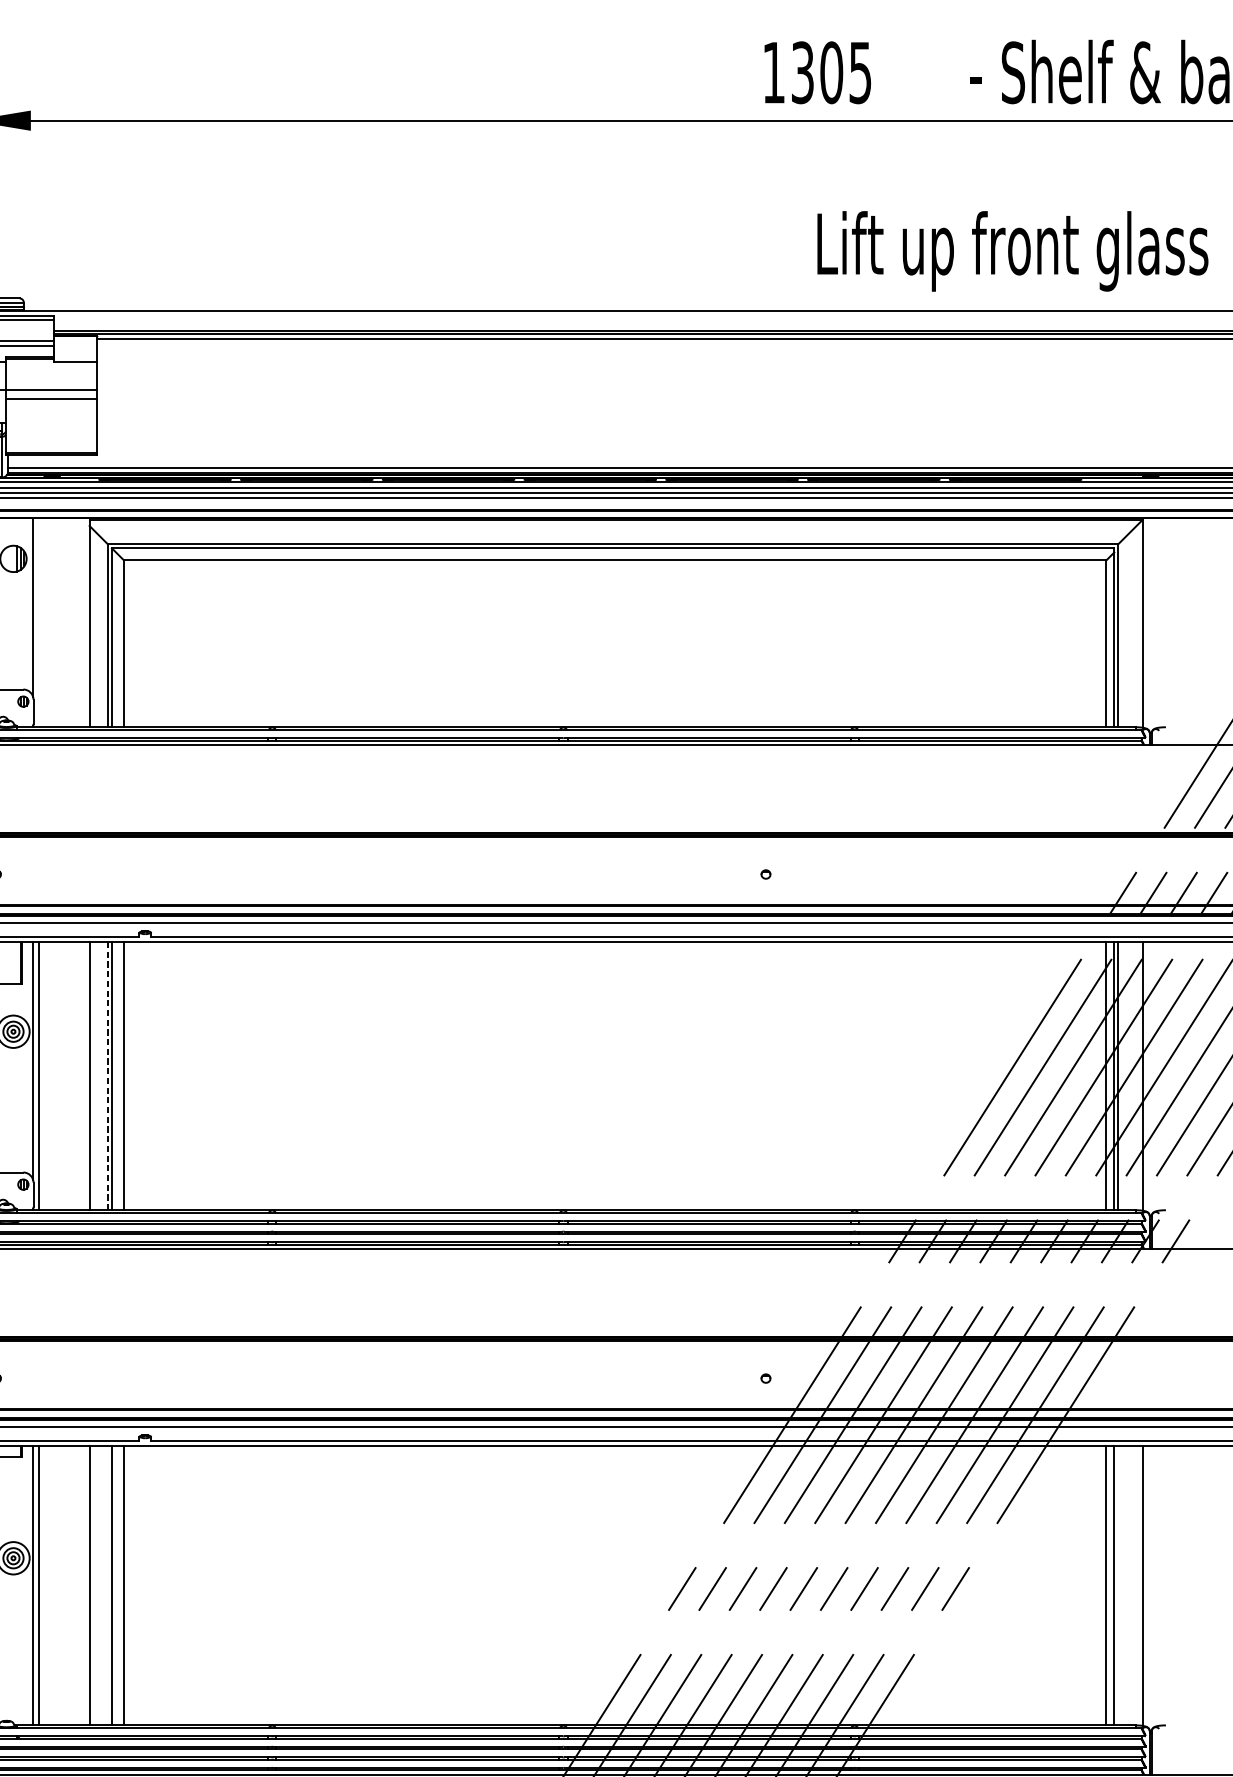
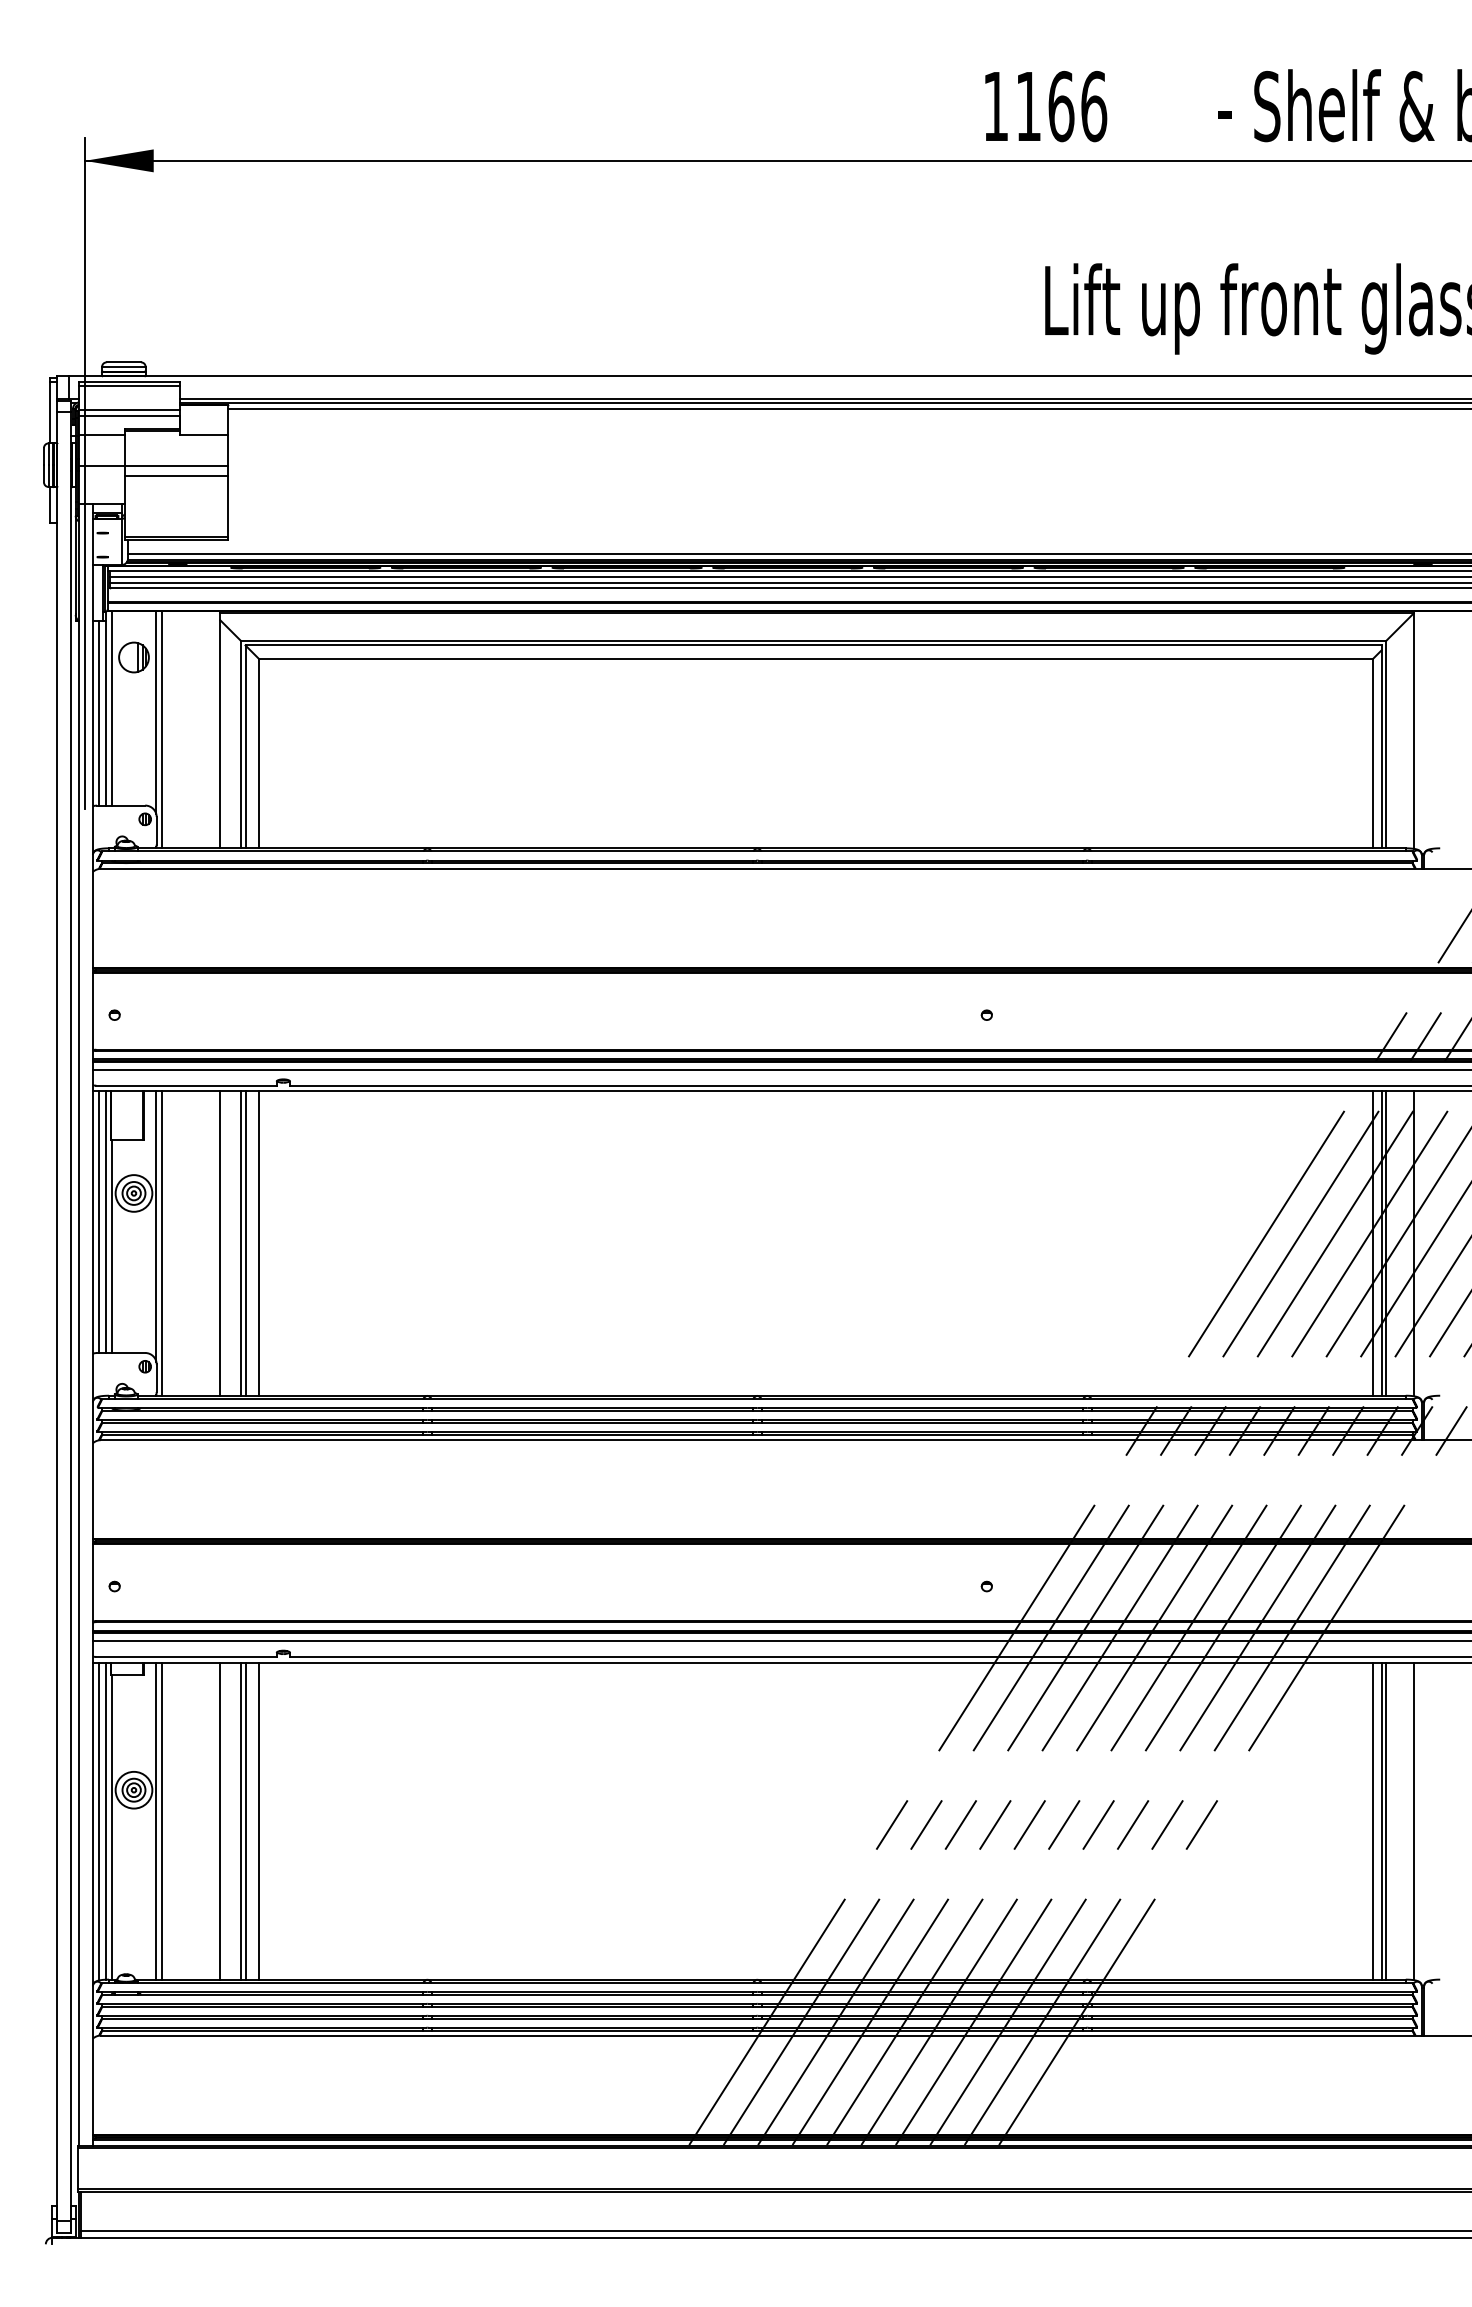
text: (831, 72) -> (1061, 106), 1305 -> 1166
line: (38, 622) -> (162, 729), added
line: (107, 1075) -> (240, 1243), dashed -> solid
line: (107, 1585) -> (240, 1820), added
line: (1118, 1585) -> (1386, 1820), added

